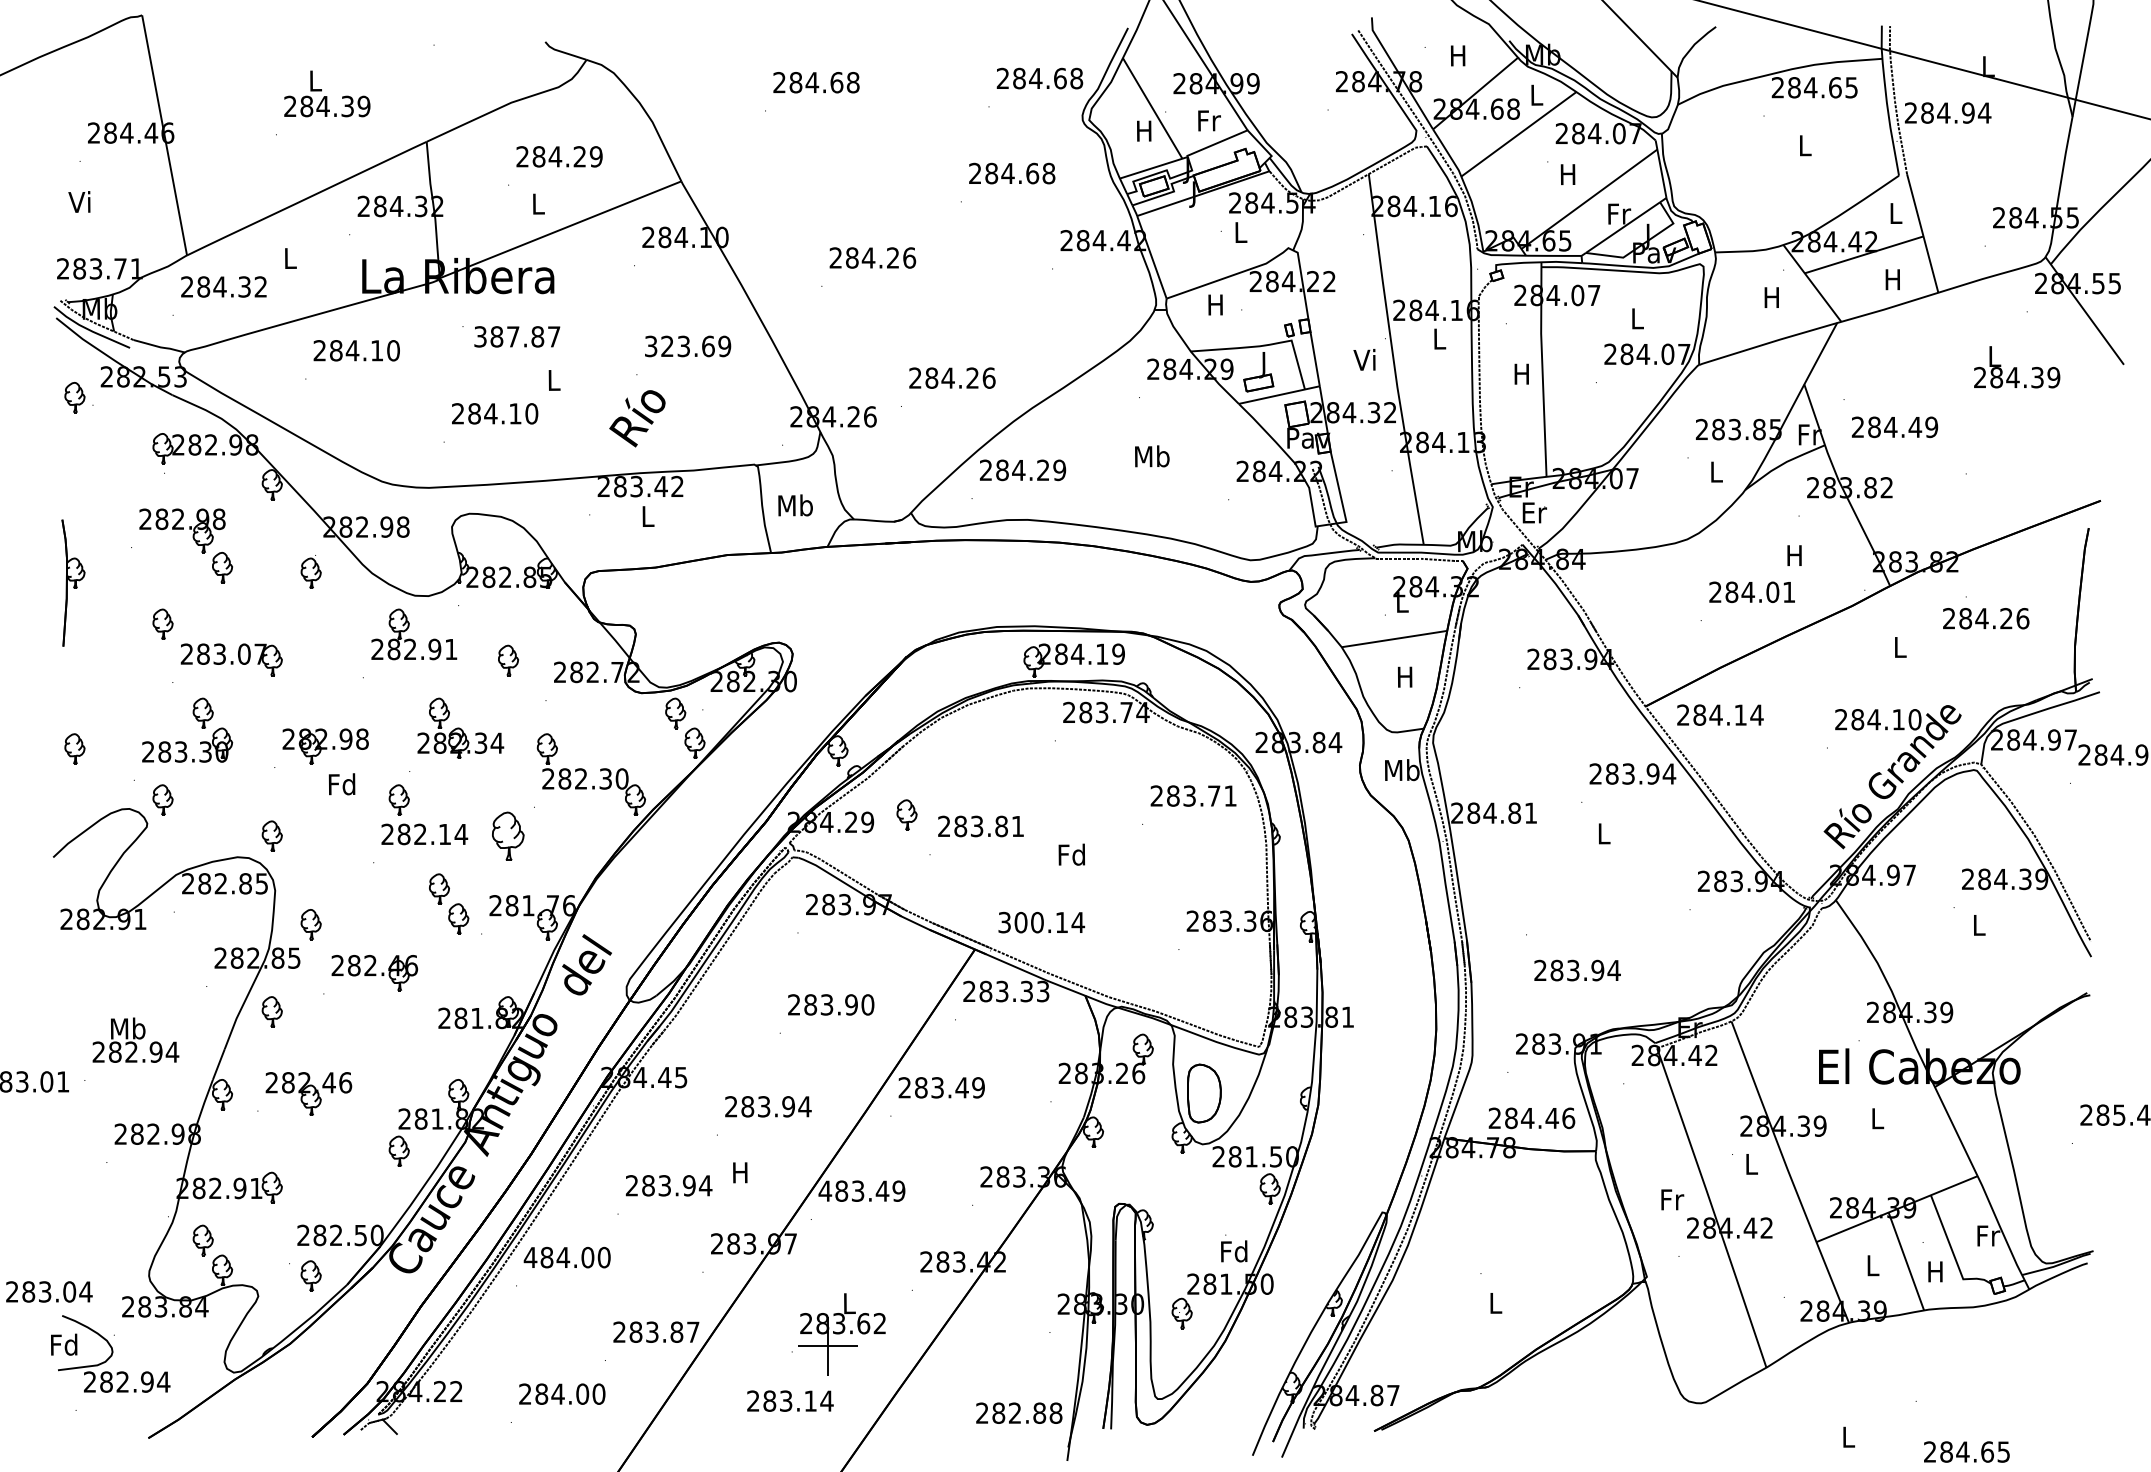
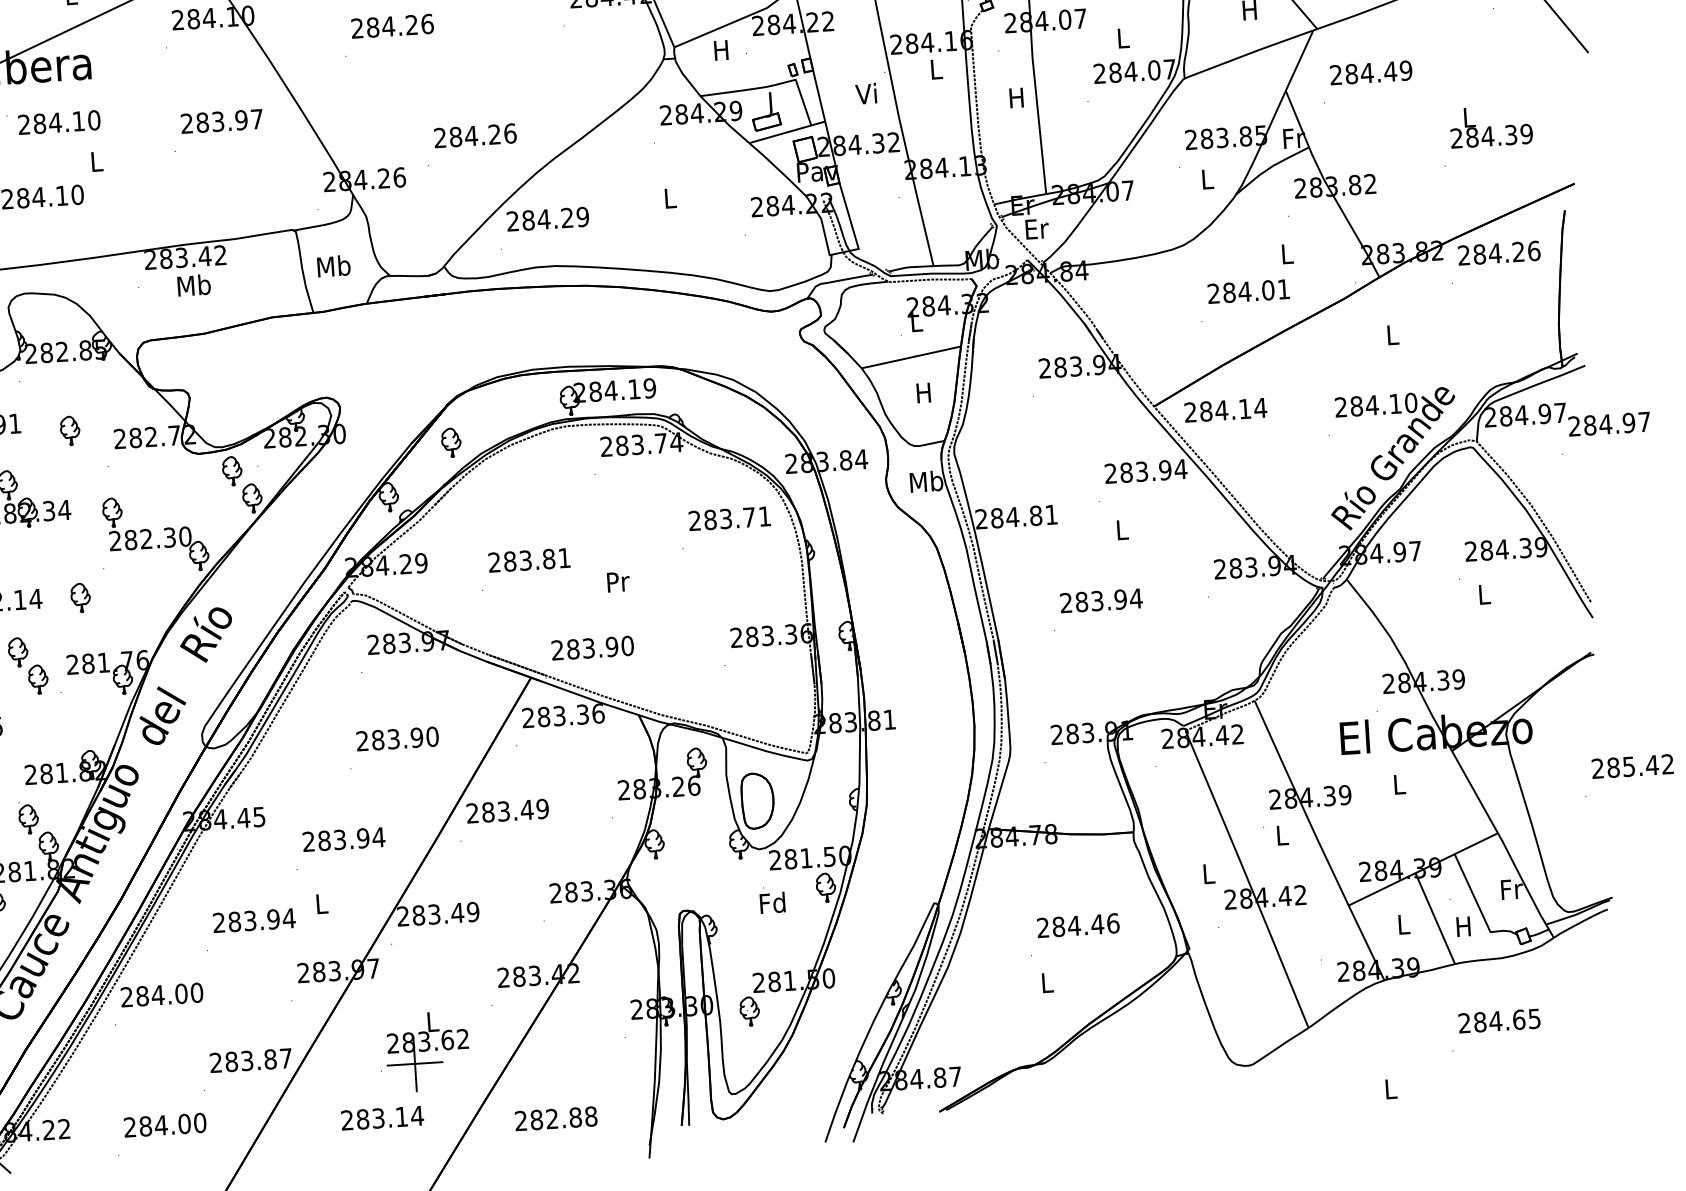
text: (517, 336) -> (59, 122), 387.87 -> 284.10
text: (688, 346) -> (222, 121), 323.69 -> 283.97
text: (2017, 367) -> (1491, 126), moved
text: (637, 418) -> (206, 635), moved
text: (1894, 427) -> (1370, 73), moved
text: (1152, 456) -> (670, 198), Mb -> L
text: (647, 516) -> (193, 285), L -> Mb
text: (1794, 555) -> (1286, 254), H -> L
text: (1986, 618) -> (1499, 253), moved
part: (906, 814) -> (450, 442), moved
part: (508, 835) -> (80, 597), size x0.62
text: (1071, 854) -> (617, 581), Fd -> Pr
text: (1041, 922) -> (592, 648), 300.14 -> 283.90
text: (1577, 970) -> (1101, 600), moved
text: (1042, 991) -> (597, 713), 283.33 -> 283.36
part: (439, 1063) -> (28, 818), added
text: (1531, 1118) -> (1077, 925), moved
text: (740, 1172) -> (321, 903), H -> L
text: (825, 1190) -> (403, 915), 483.49 -> 283.49
text: (1672, 1199) -> (1209, 873), Fr -> L
text: (1234, 1248) -> (772, 900), moved
text: (530, 1256) -> (126, 996), 484.00 -> 284.00
text: (1019, 1412) -> (556, 1118), moved
text: (1966, 1451) -> (1499, 1020), moved

